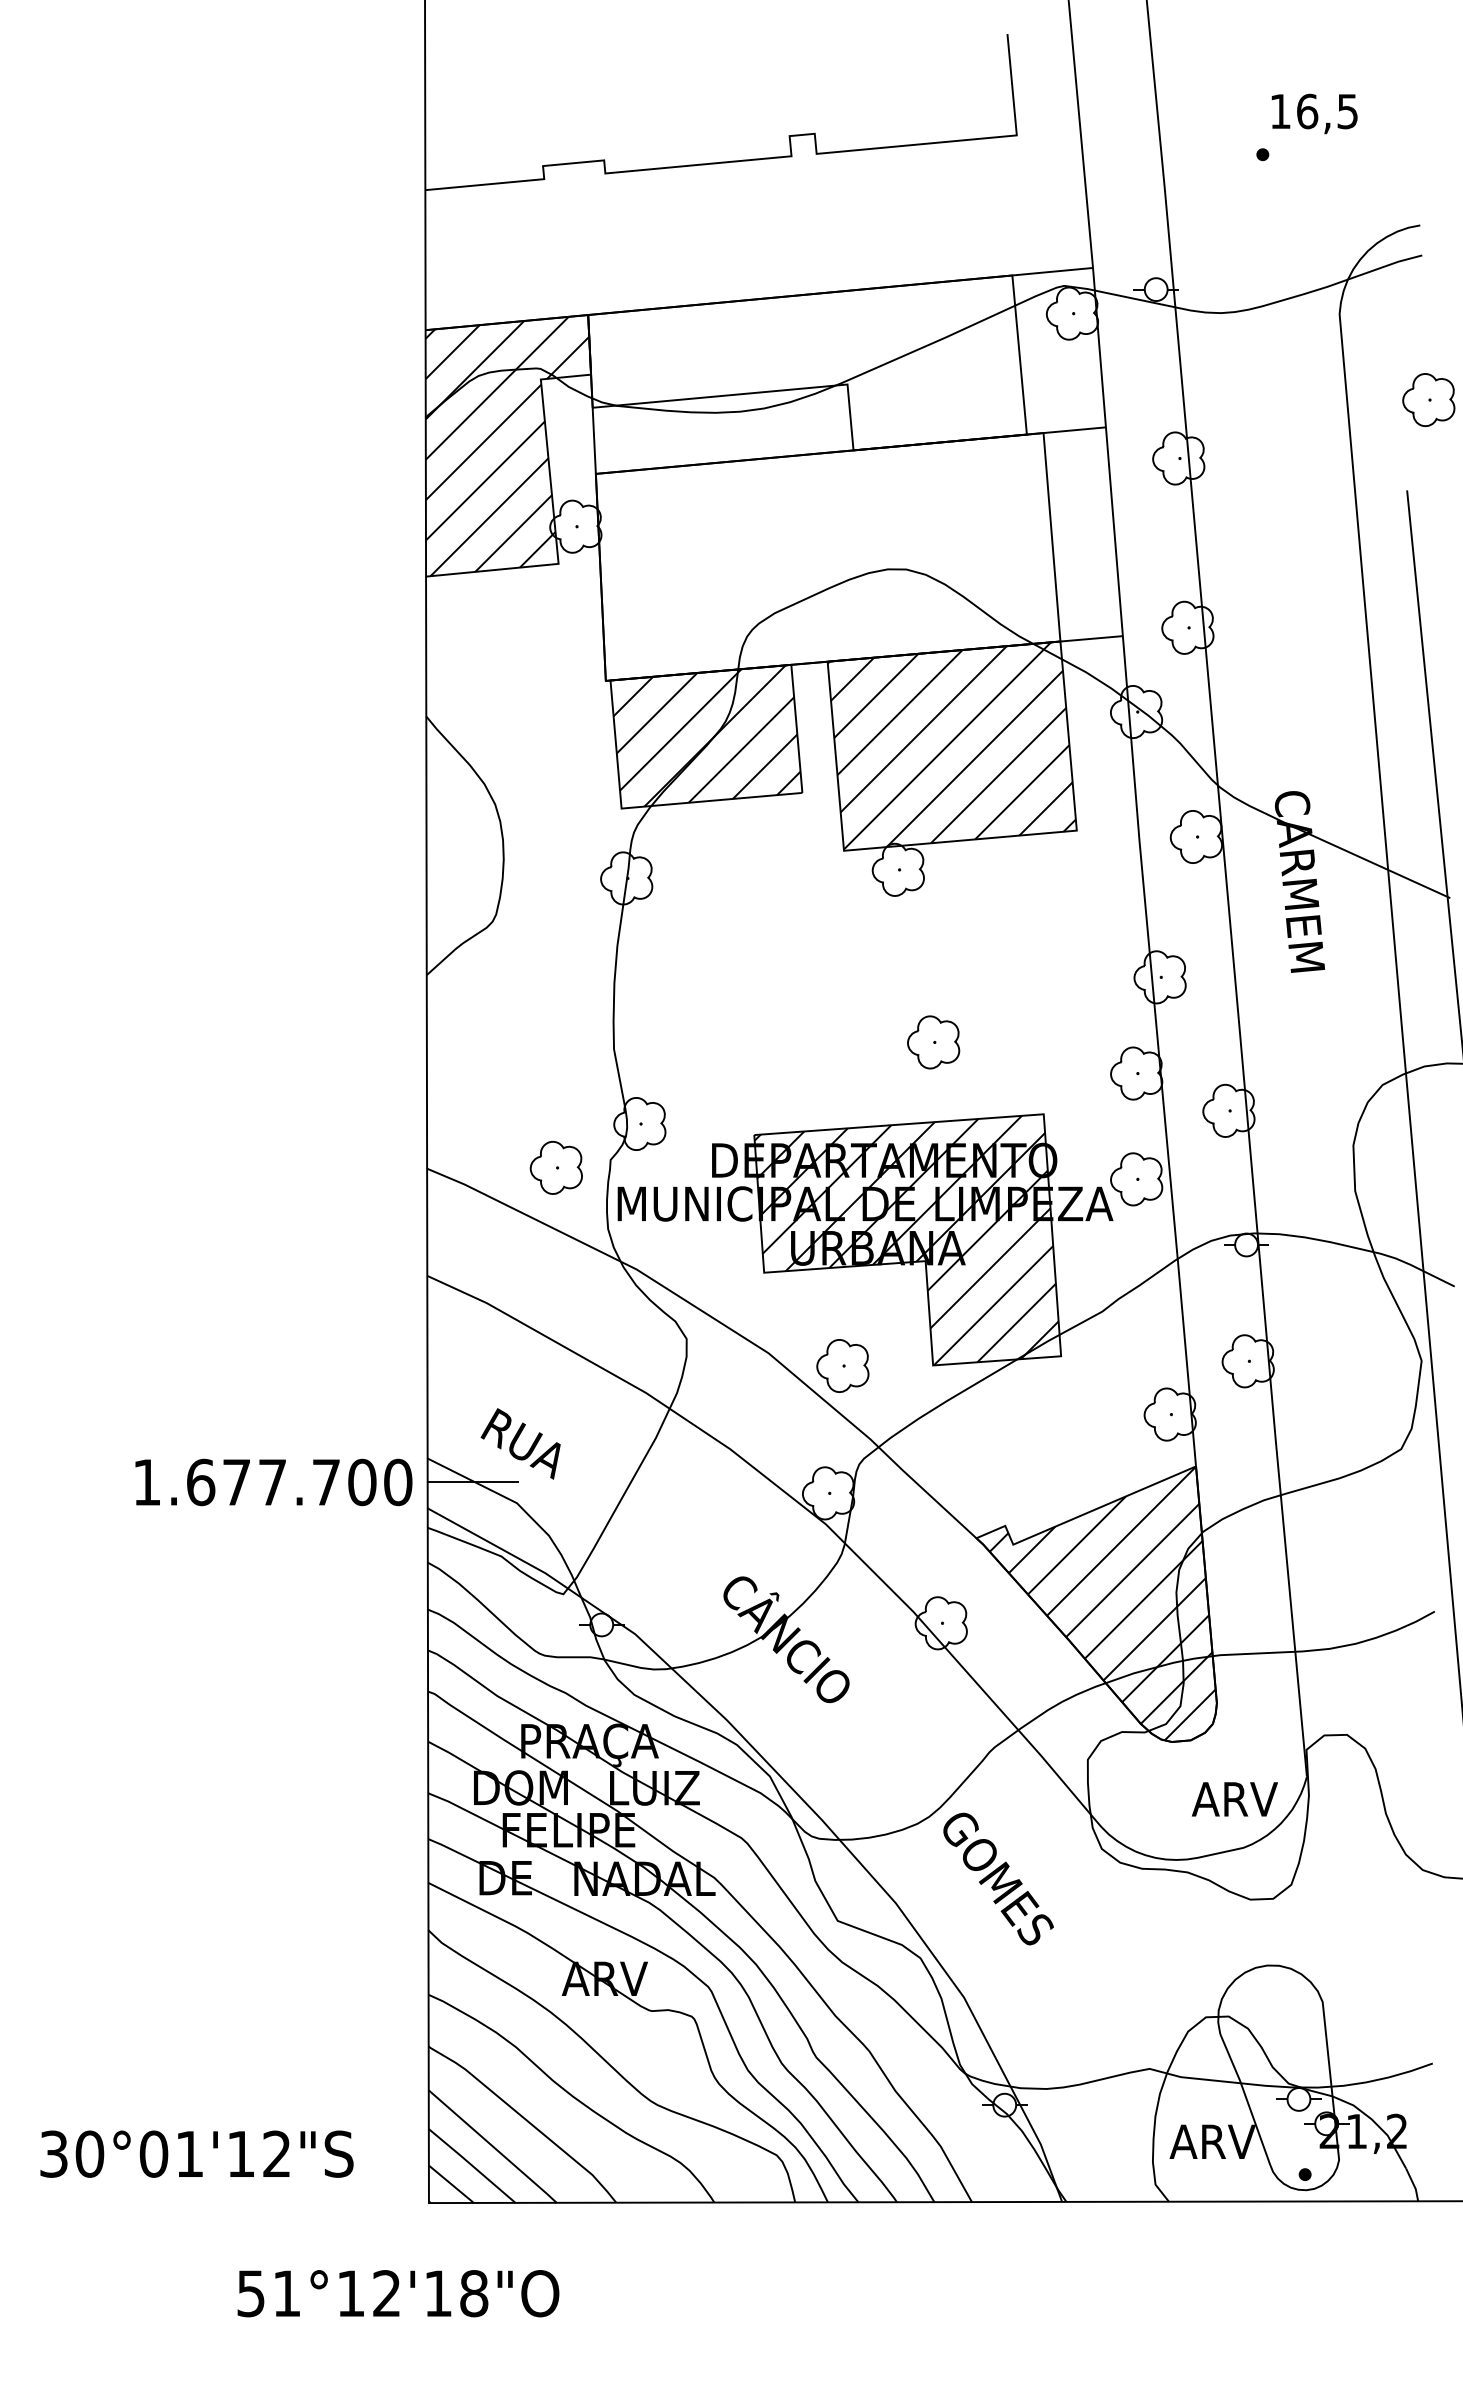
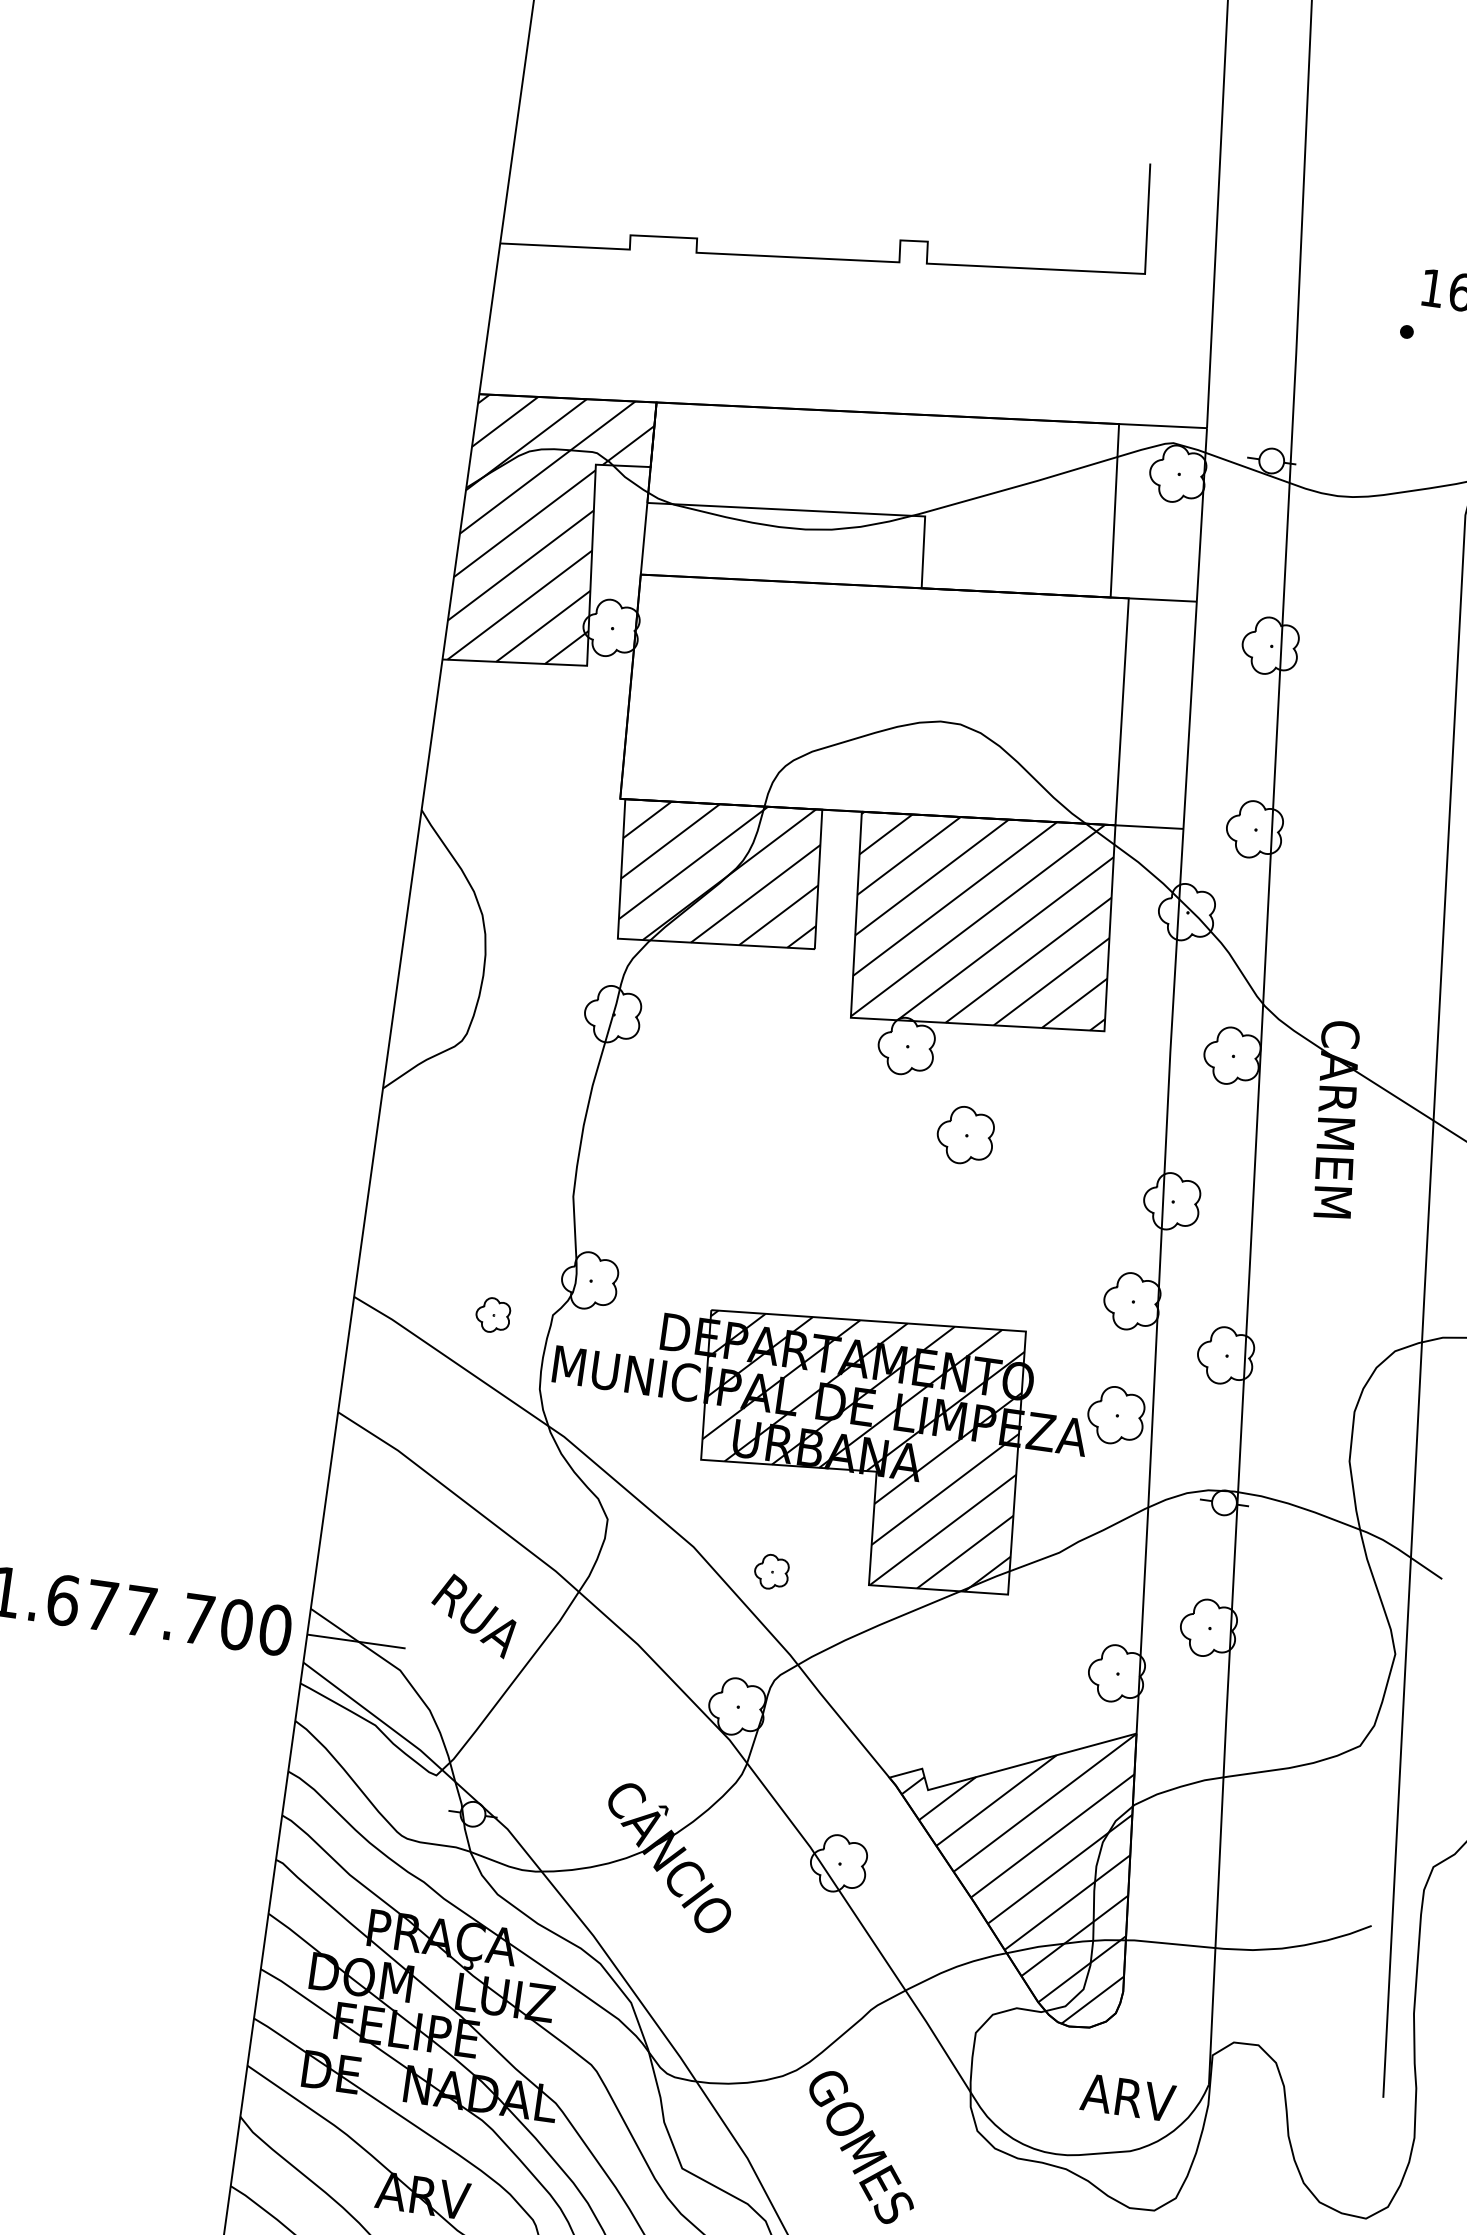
part: (933, 1042) -> (965, 1135), moved
part: (555, 1167) -> (492, 1314), size x0.6
part: (842, 1365) -> (771, 1571), size x0.6
text: (520, 1443) -> (473, 1615), moved

